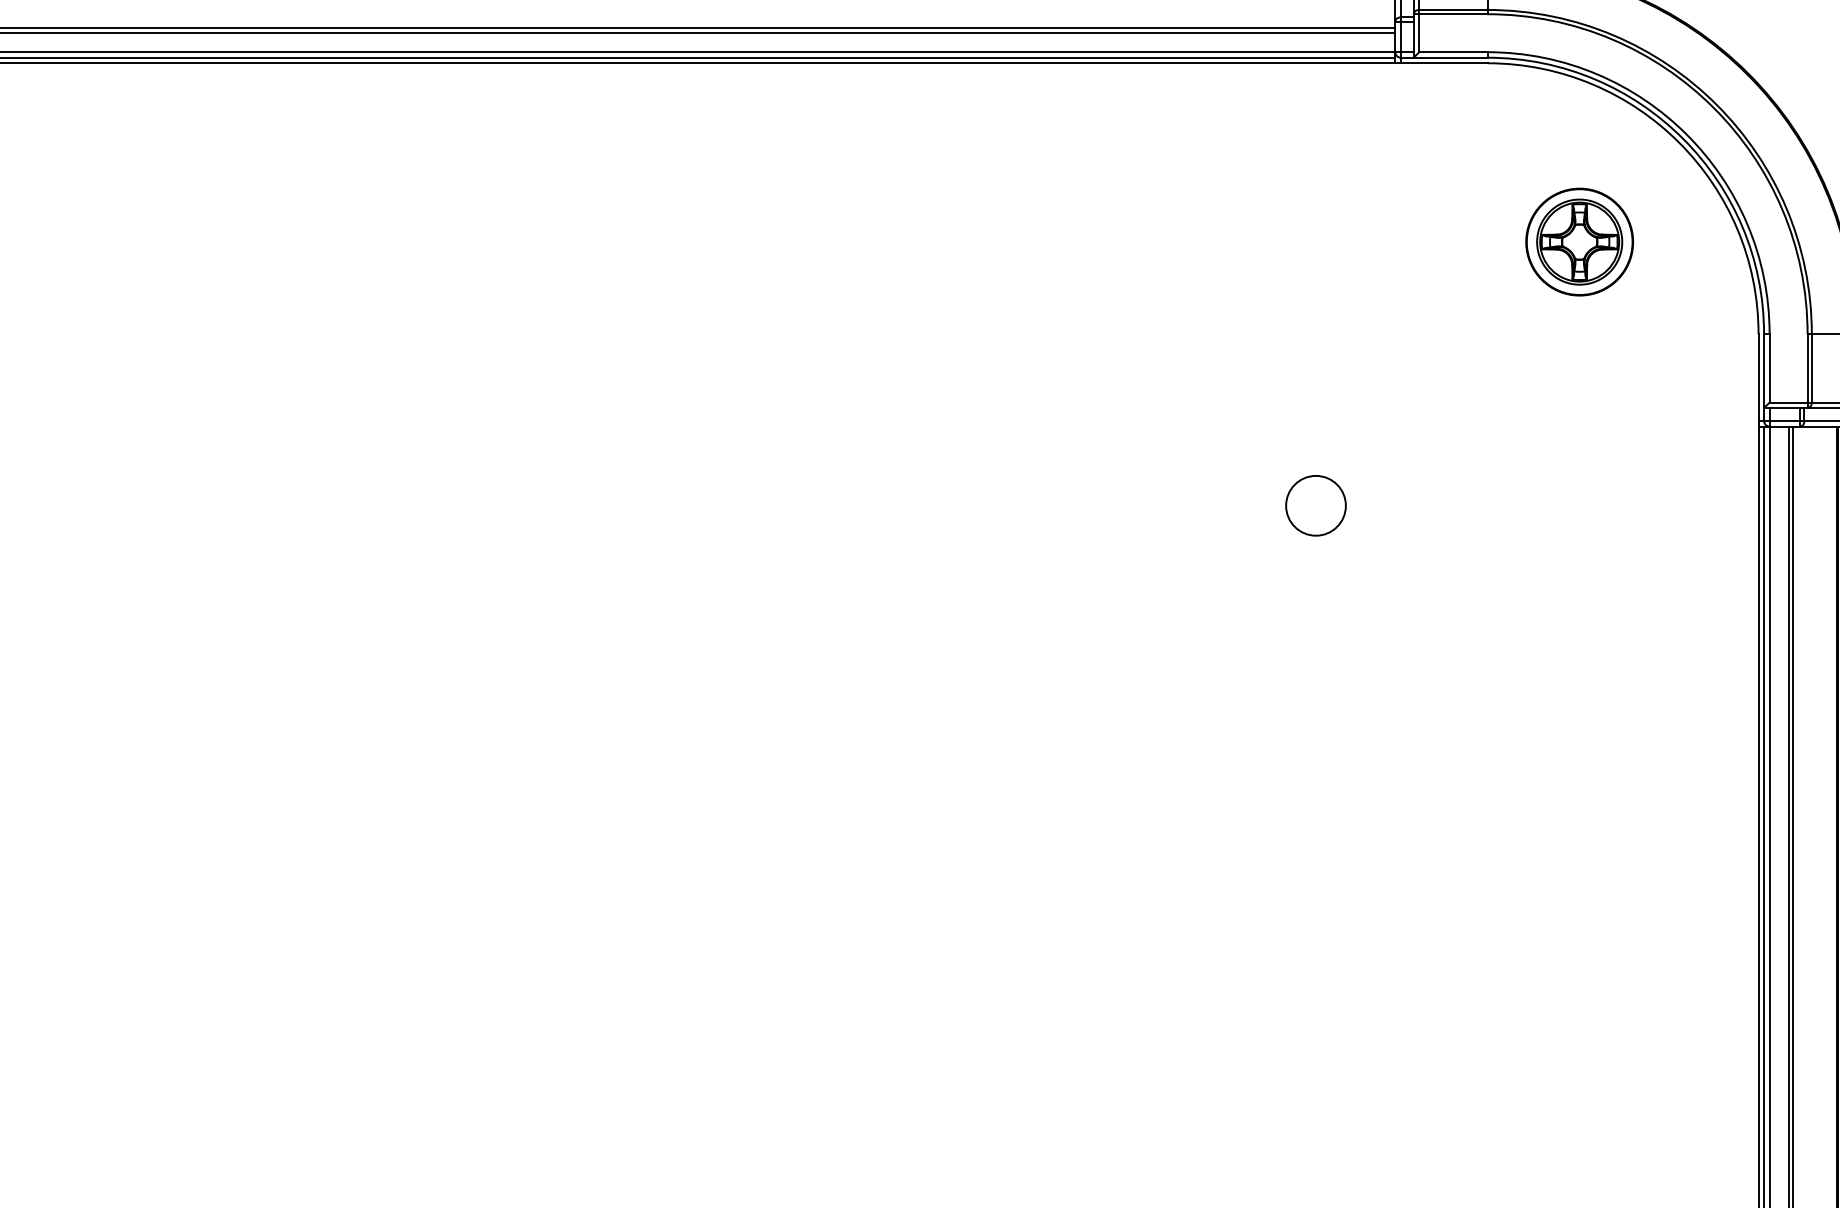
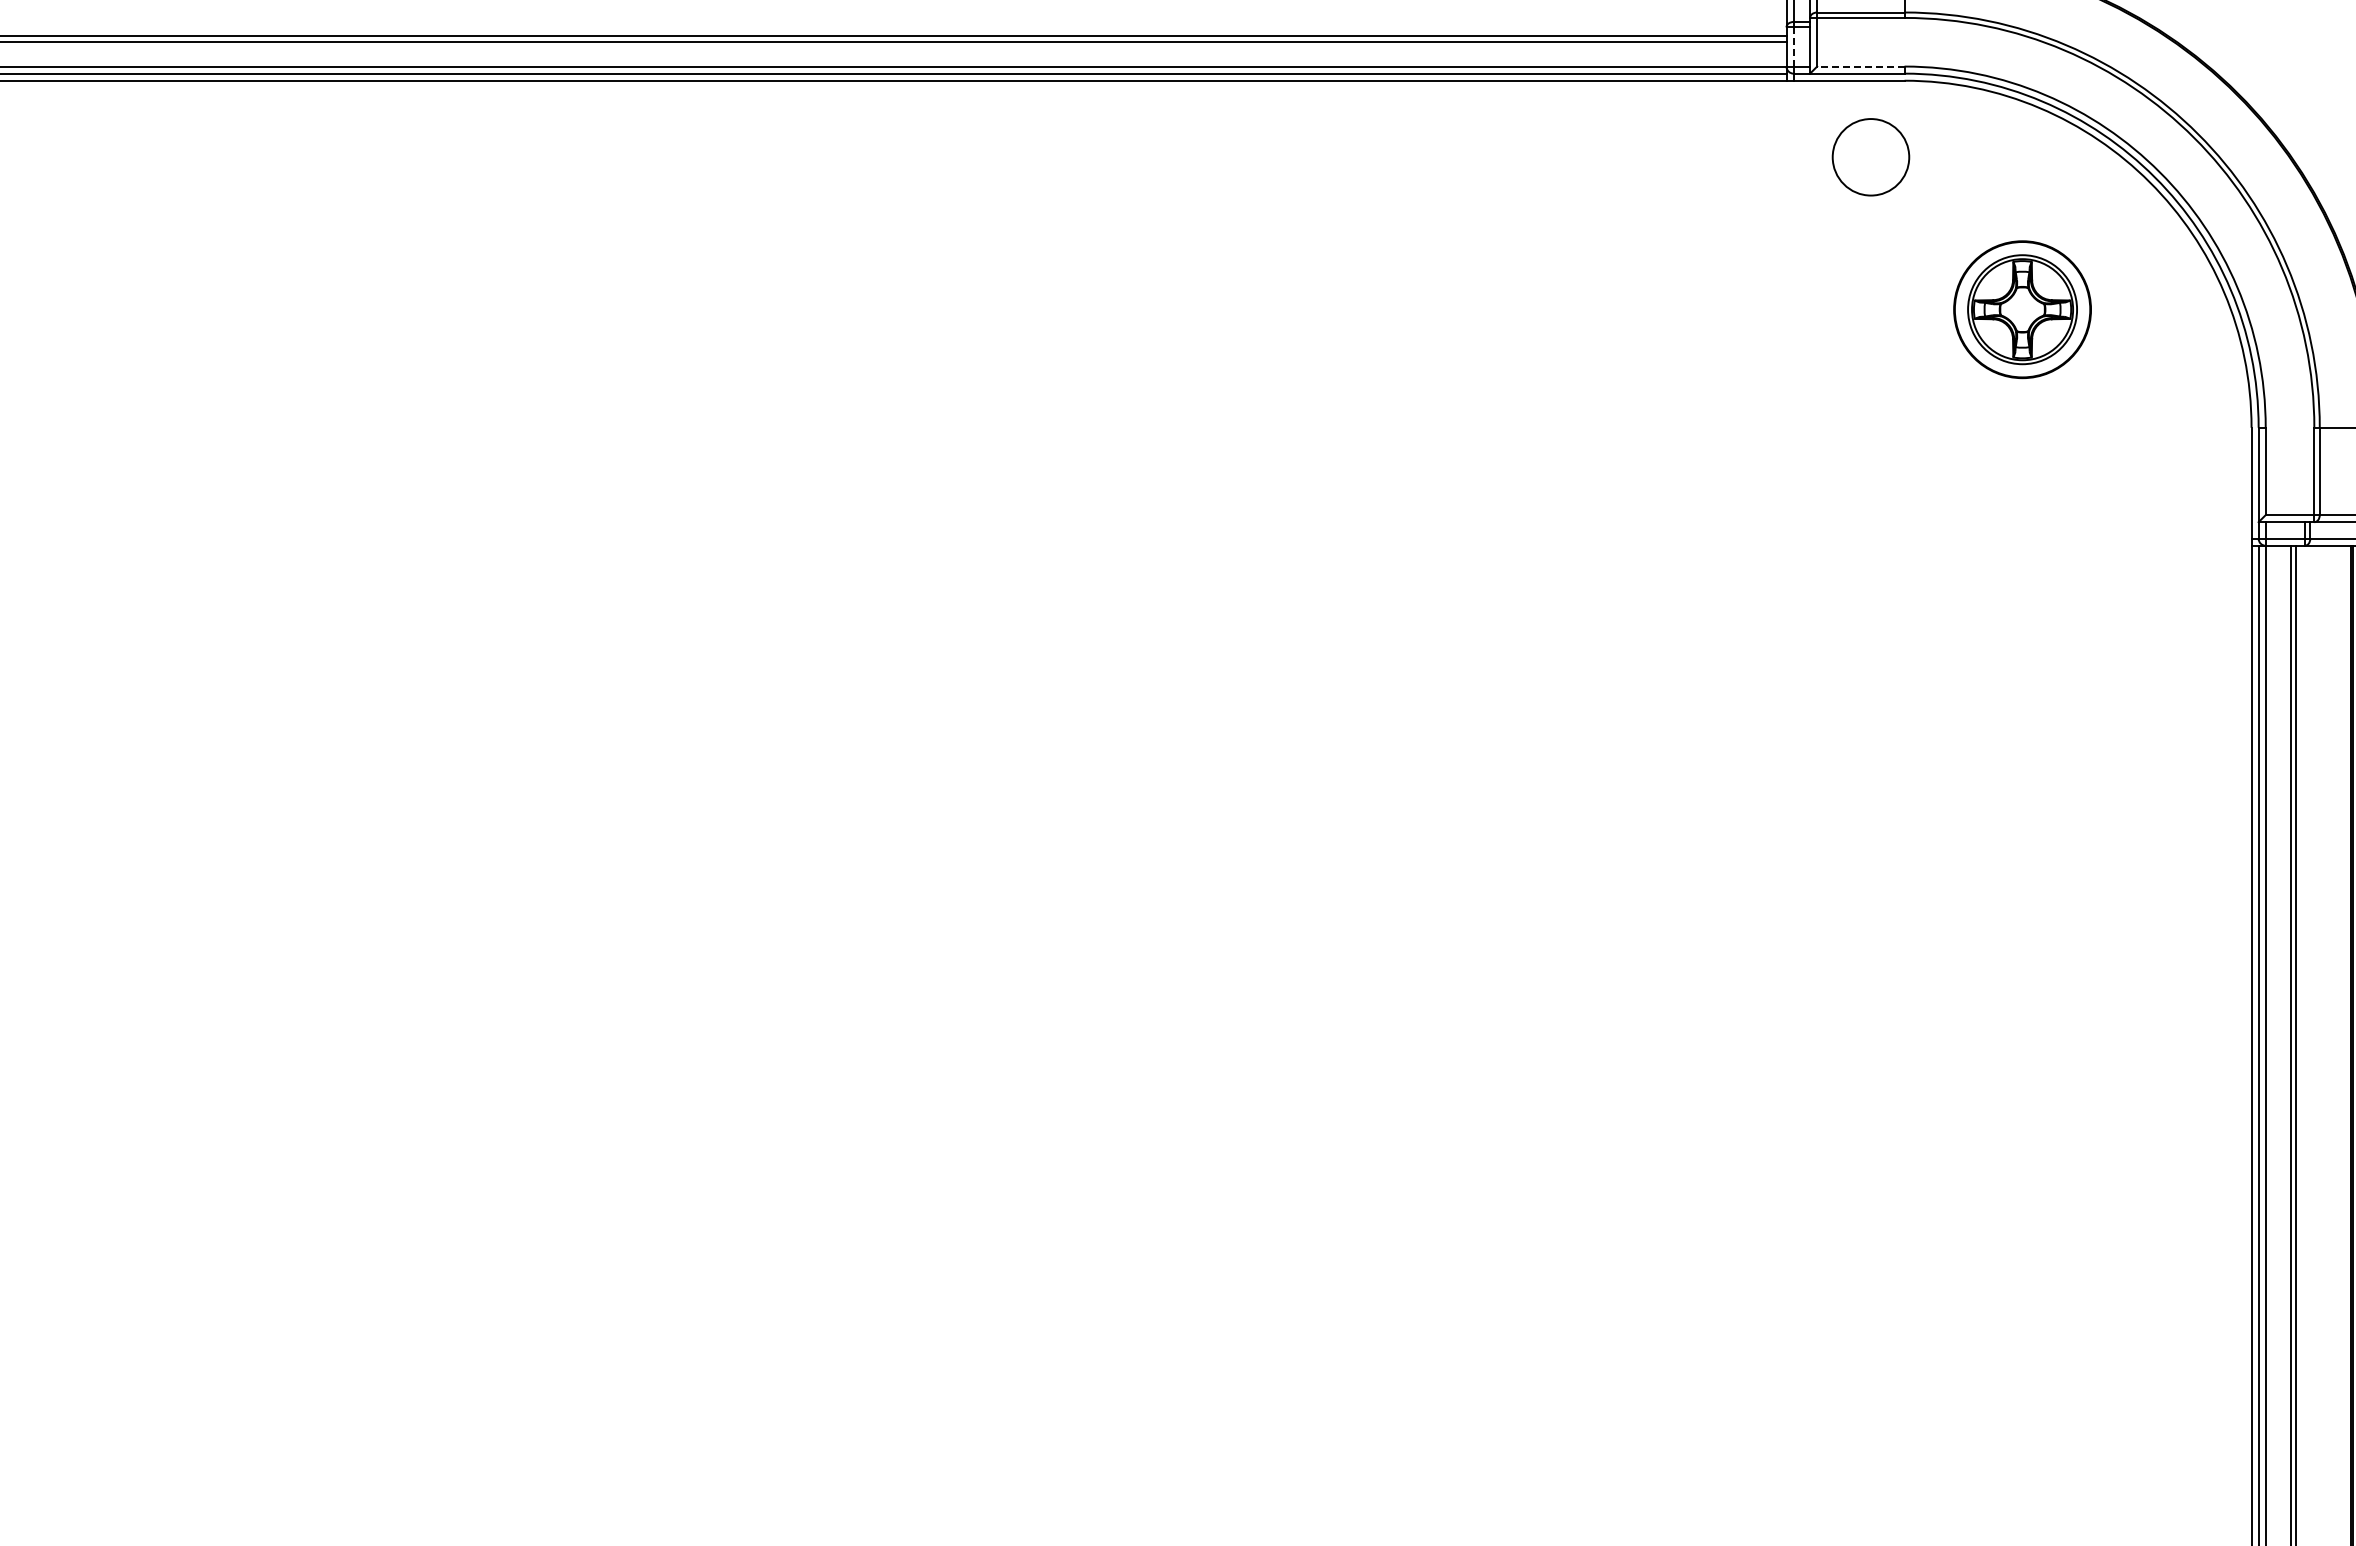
line: (1400, 36) -> (1793, 46), solid -> dashed
line: (1453, 52) -> (1860, 66), solid -> dashed
circle: (1315, 505) -> (1870, 157), moved

